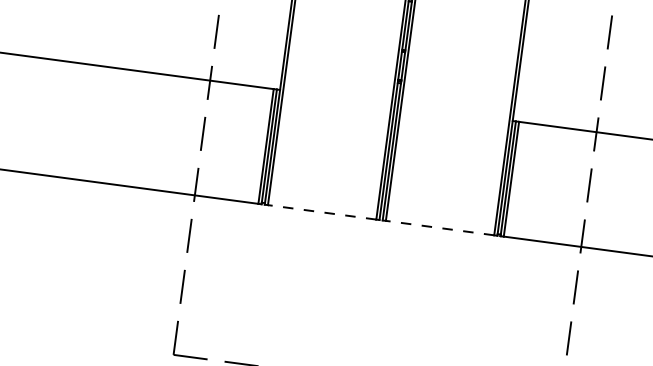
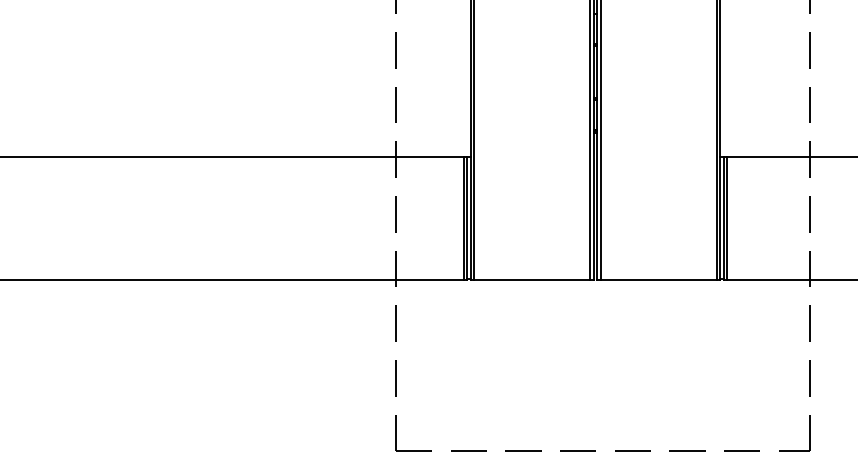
line: (321, 212) -> (531, 280), dashed -> solid
line: (439, 228) -> (658, 280), dashed -> solid

